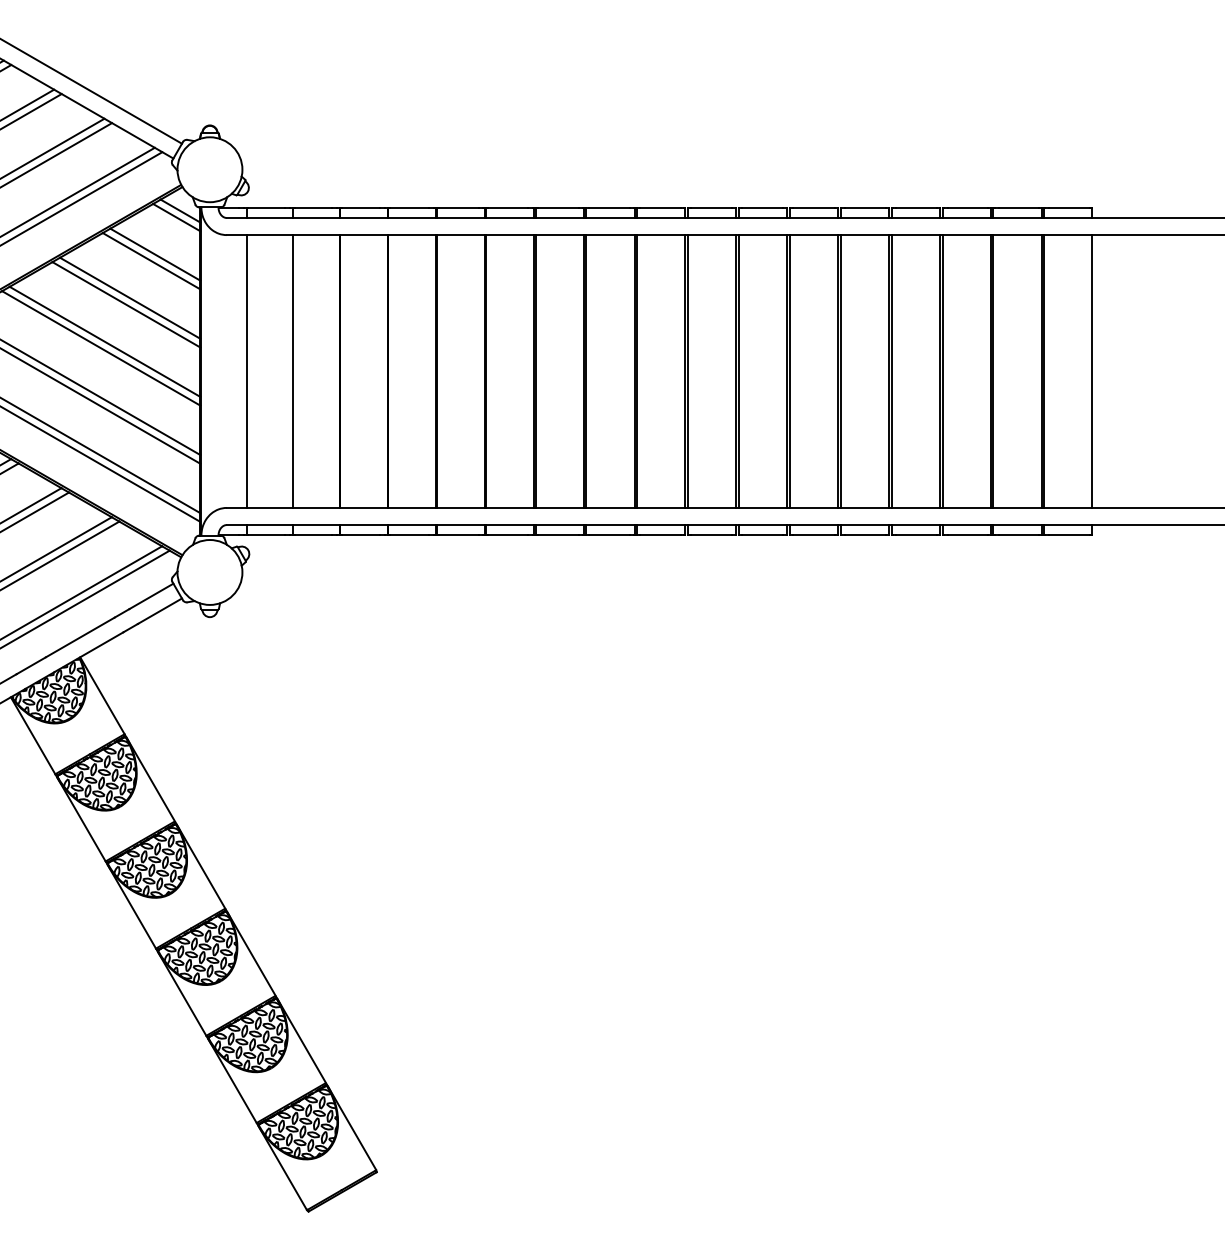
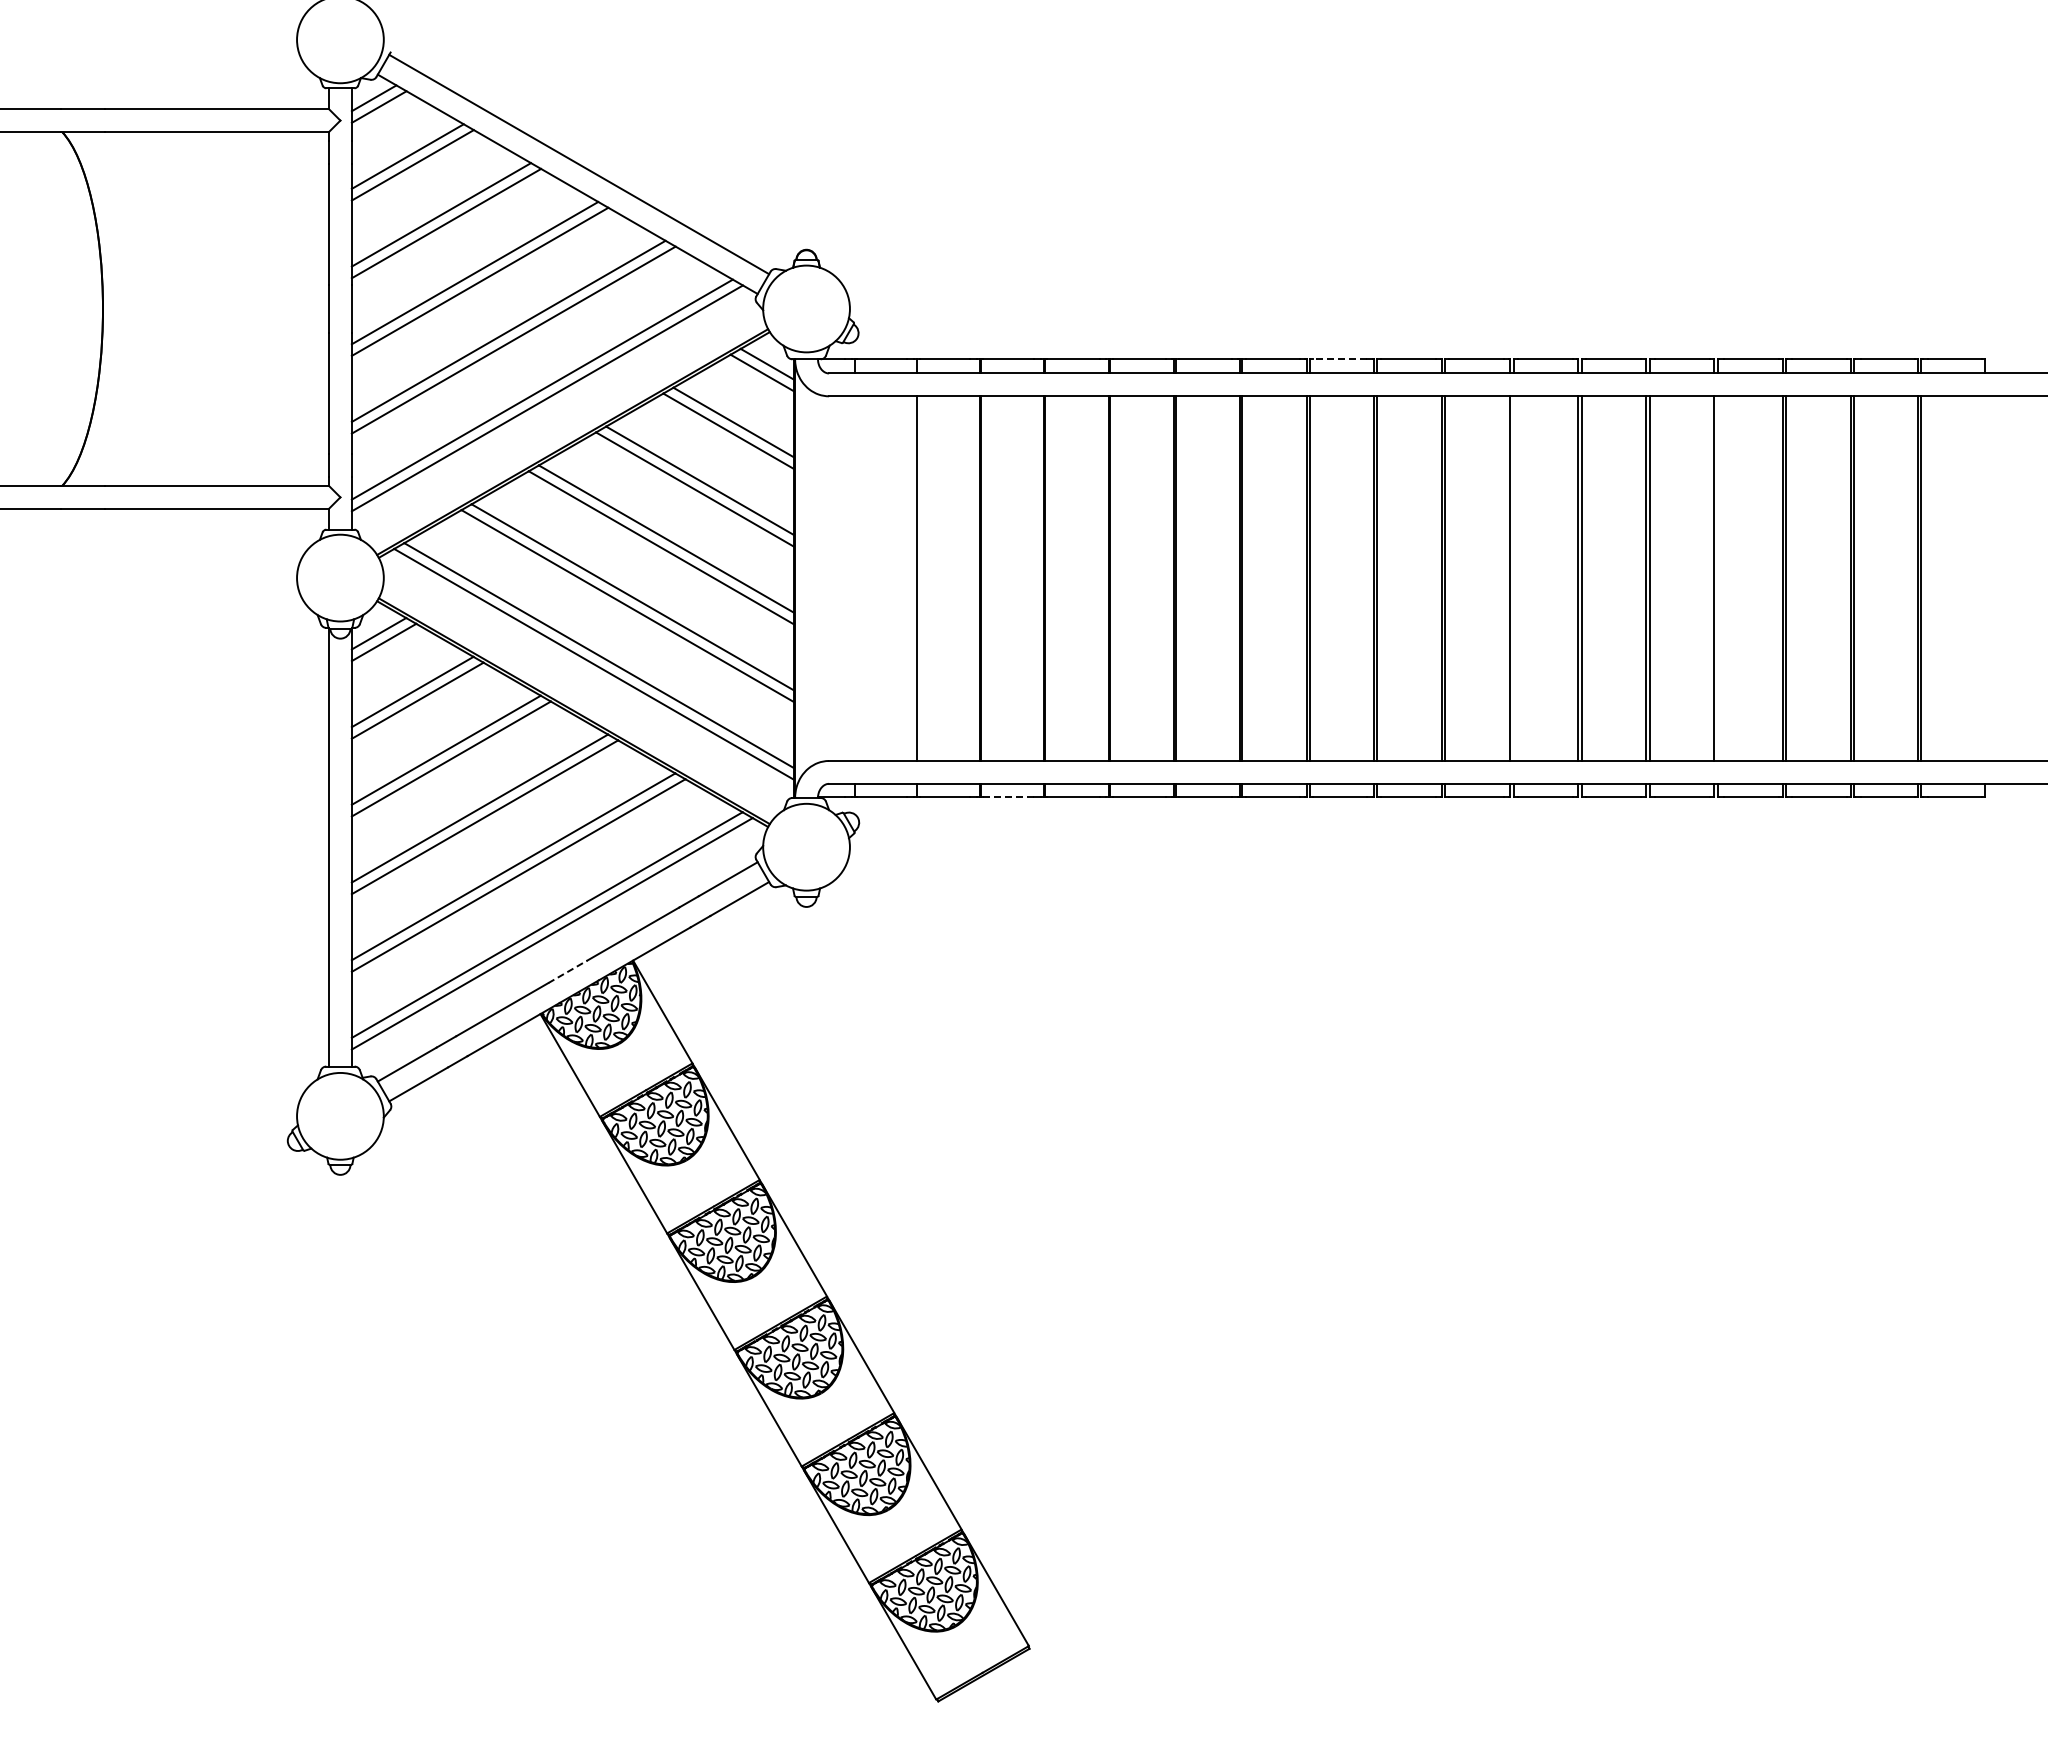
line: (608, 207) -> (1339, 359), solid -> dashed
line: (246, 371) -> (855, 578), removed
line: (738, 371) -> (1513, 578), removed
line: (892, 371) -> (1718, 578), removed
line: (1092, 371) -> (1985, 578), removed
line: (361, 534) -> (1008, 796), solid -> dashed
line: (31, 665) -> (567, 971), solid -> dashed

